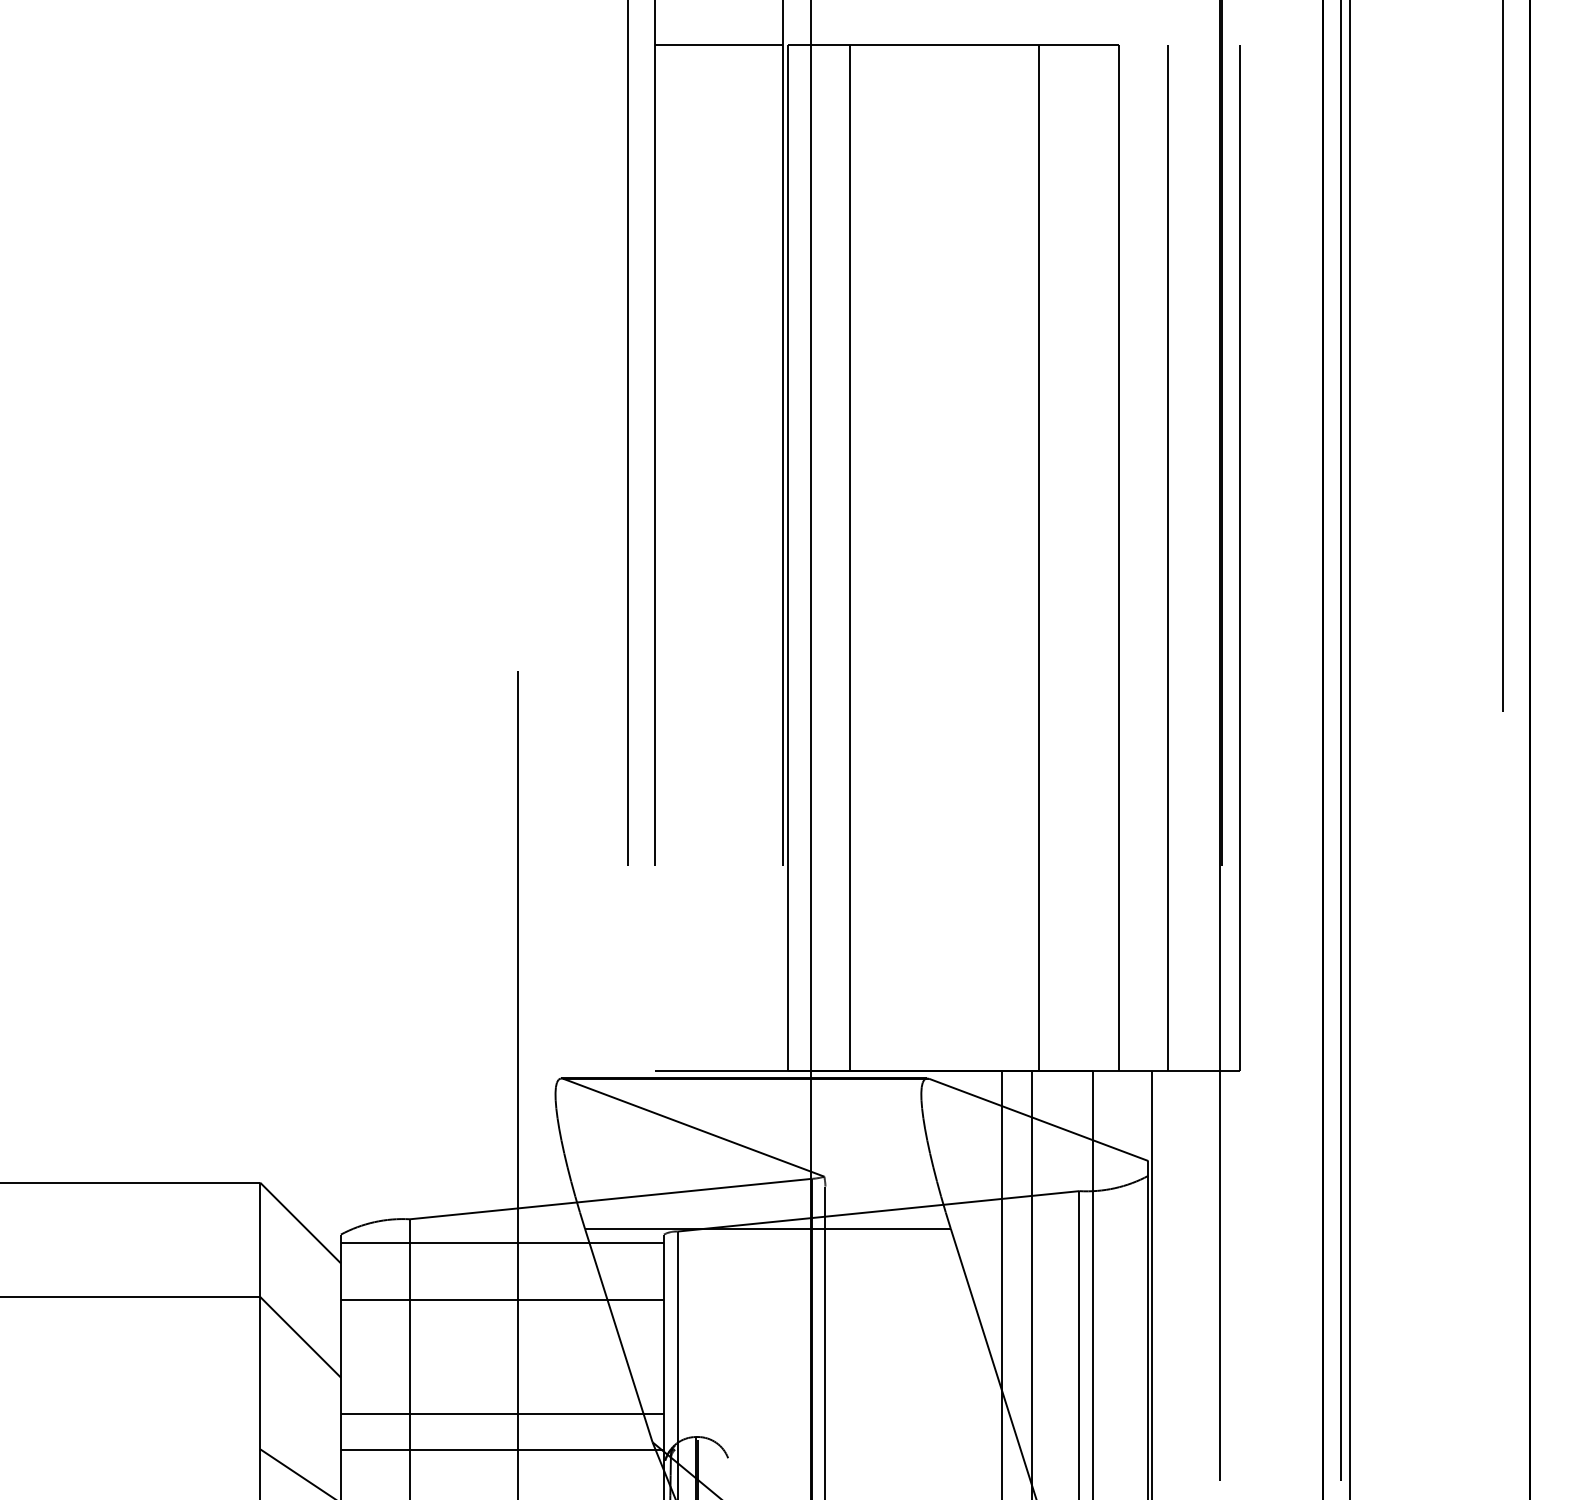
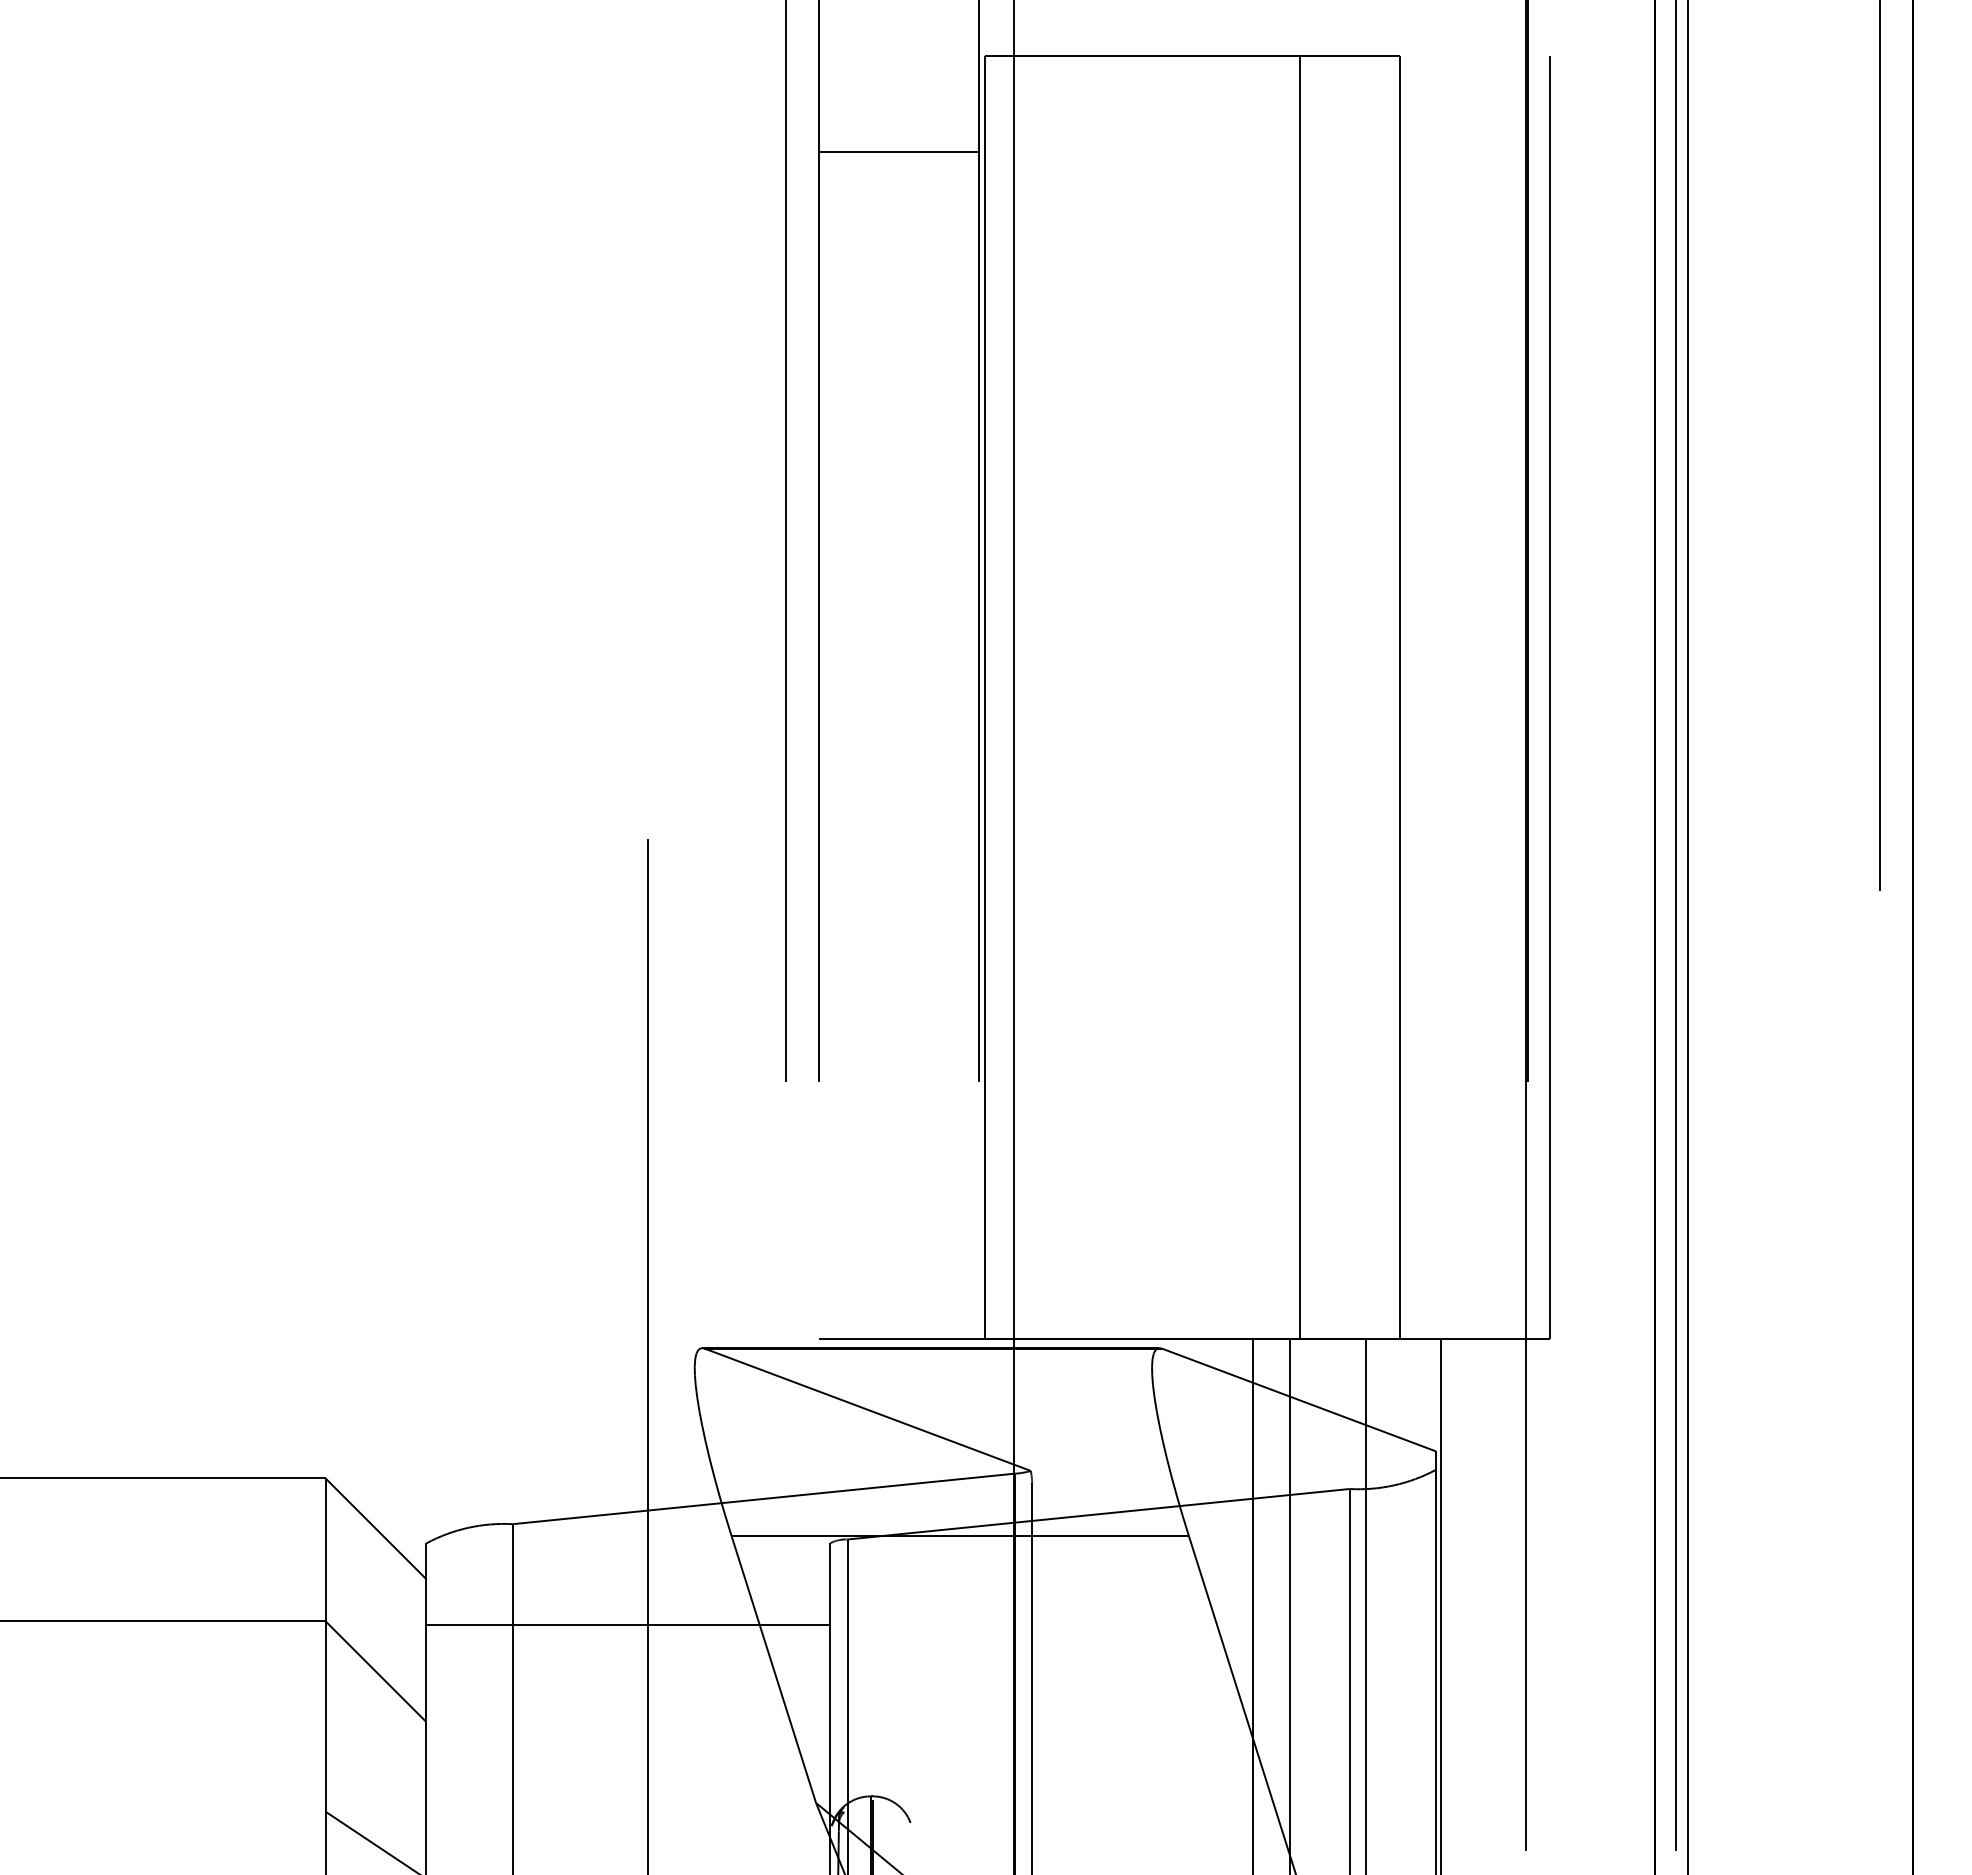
line: (718, 45) -> (898, 152), moved
line: (849, 558) -> (1062, 697), removed
line: (1167, 558) -> (1459, 697), removed
line: (502, 1243) -> (628, 1554), removed
line: (502, 1413) -> (628, 1767), removed
line: (502, 1449) -> (628, 1812), removed

